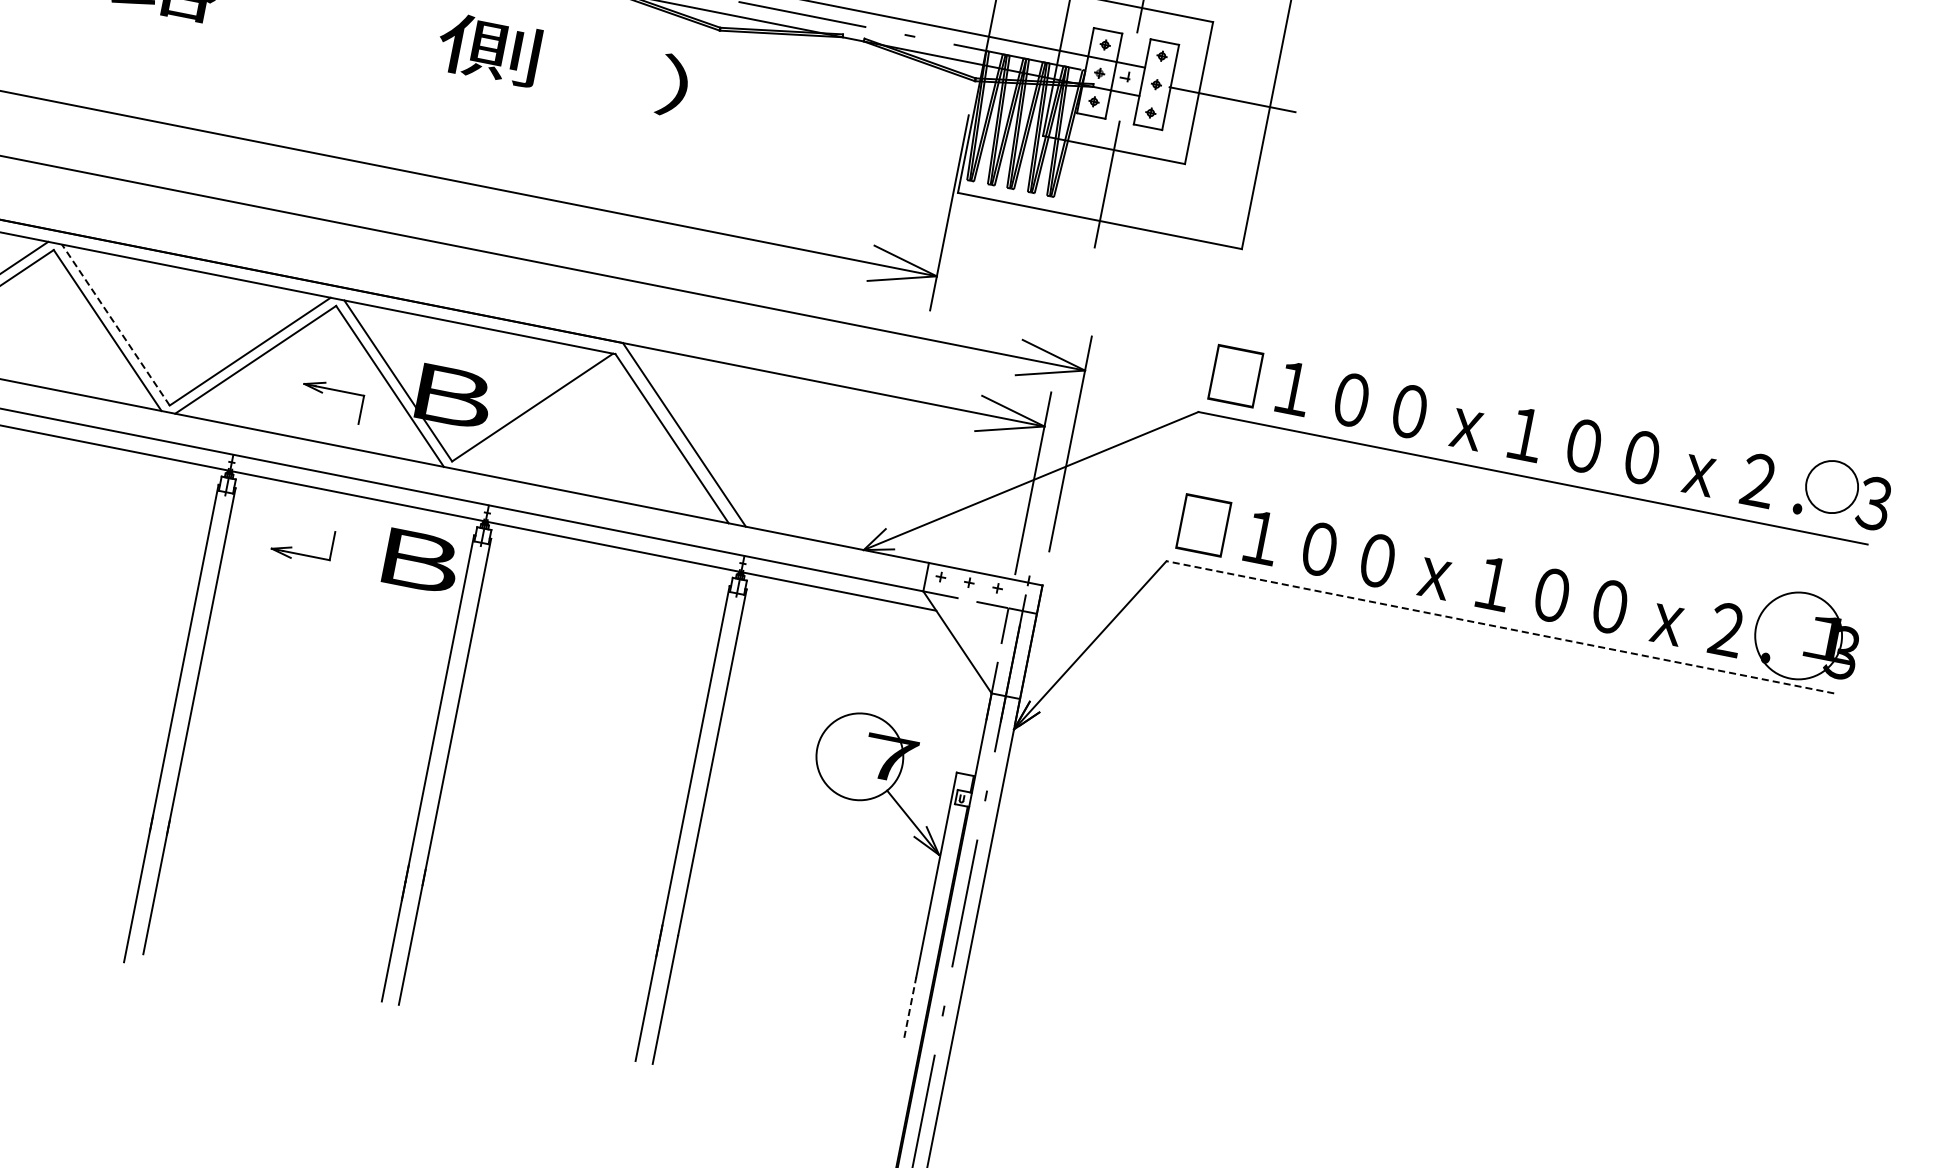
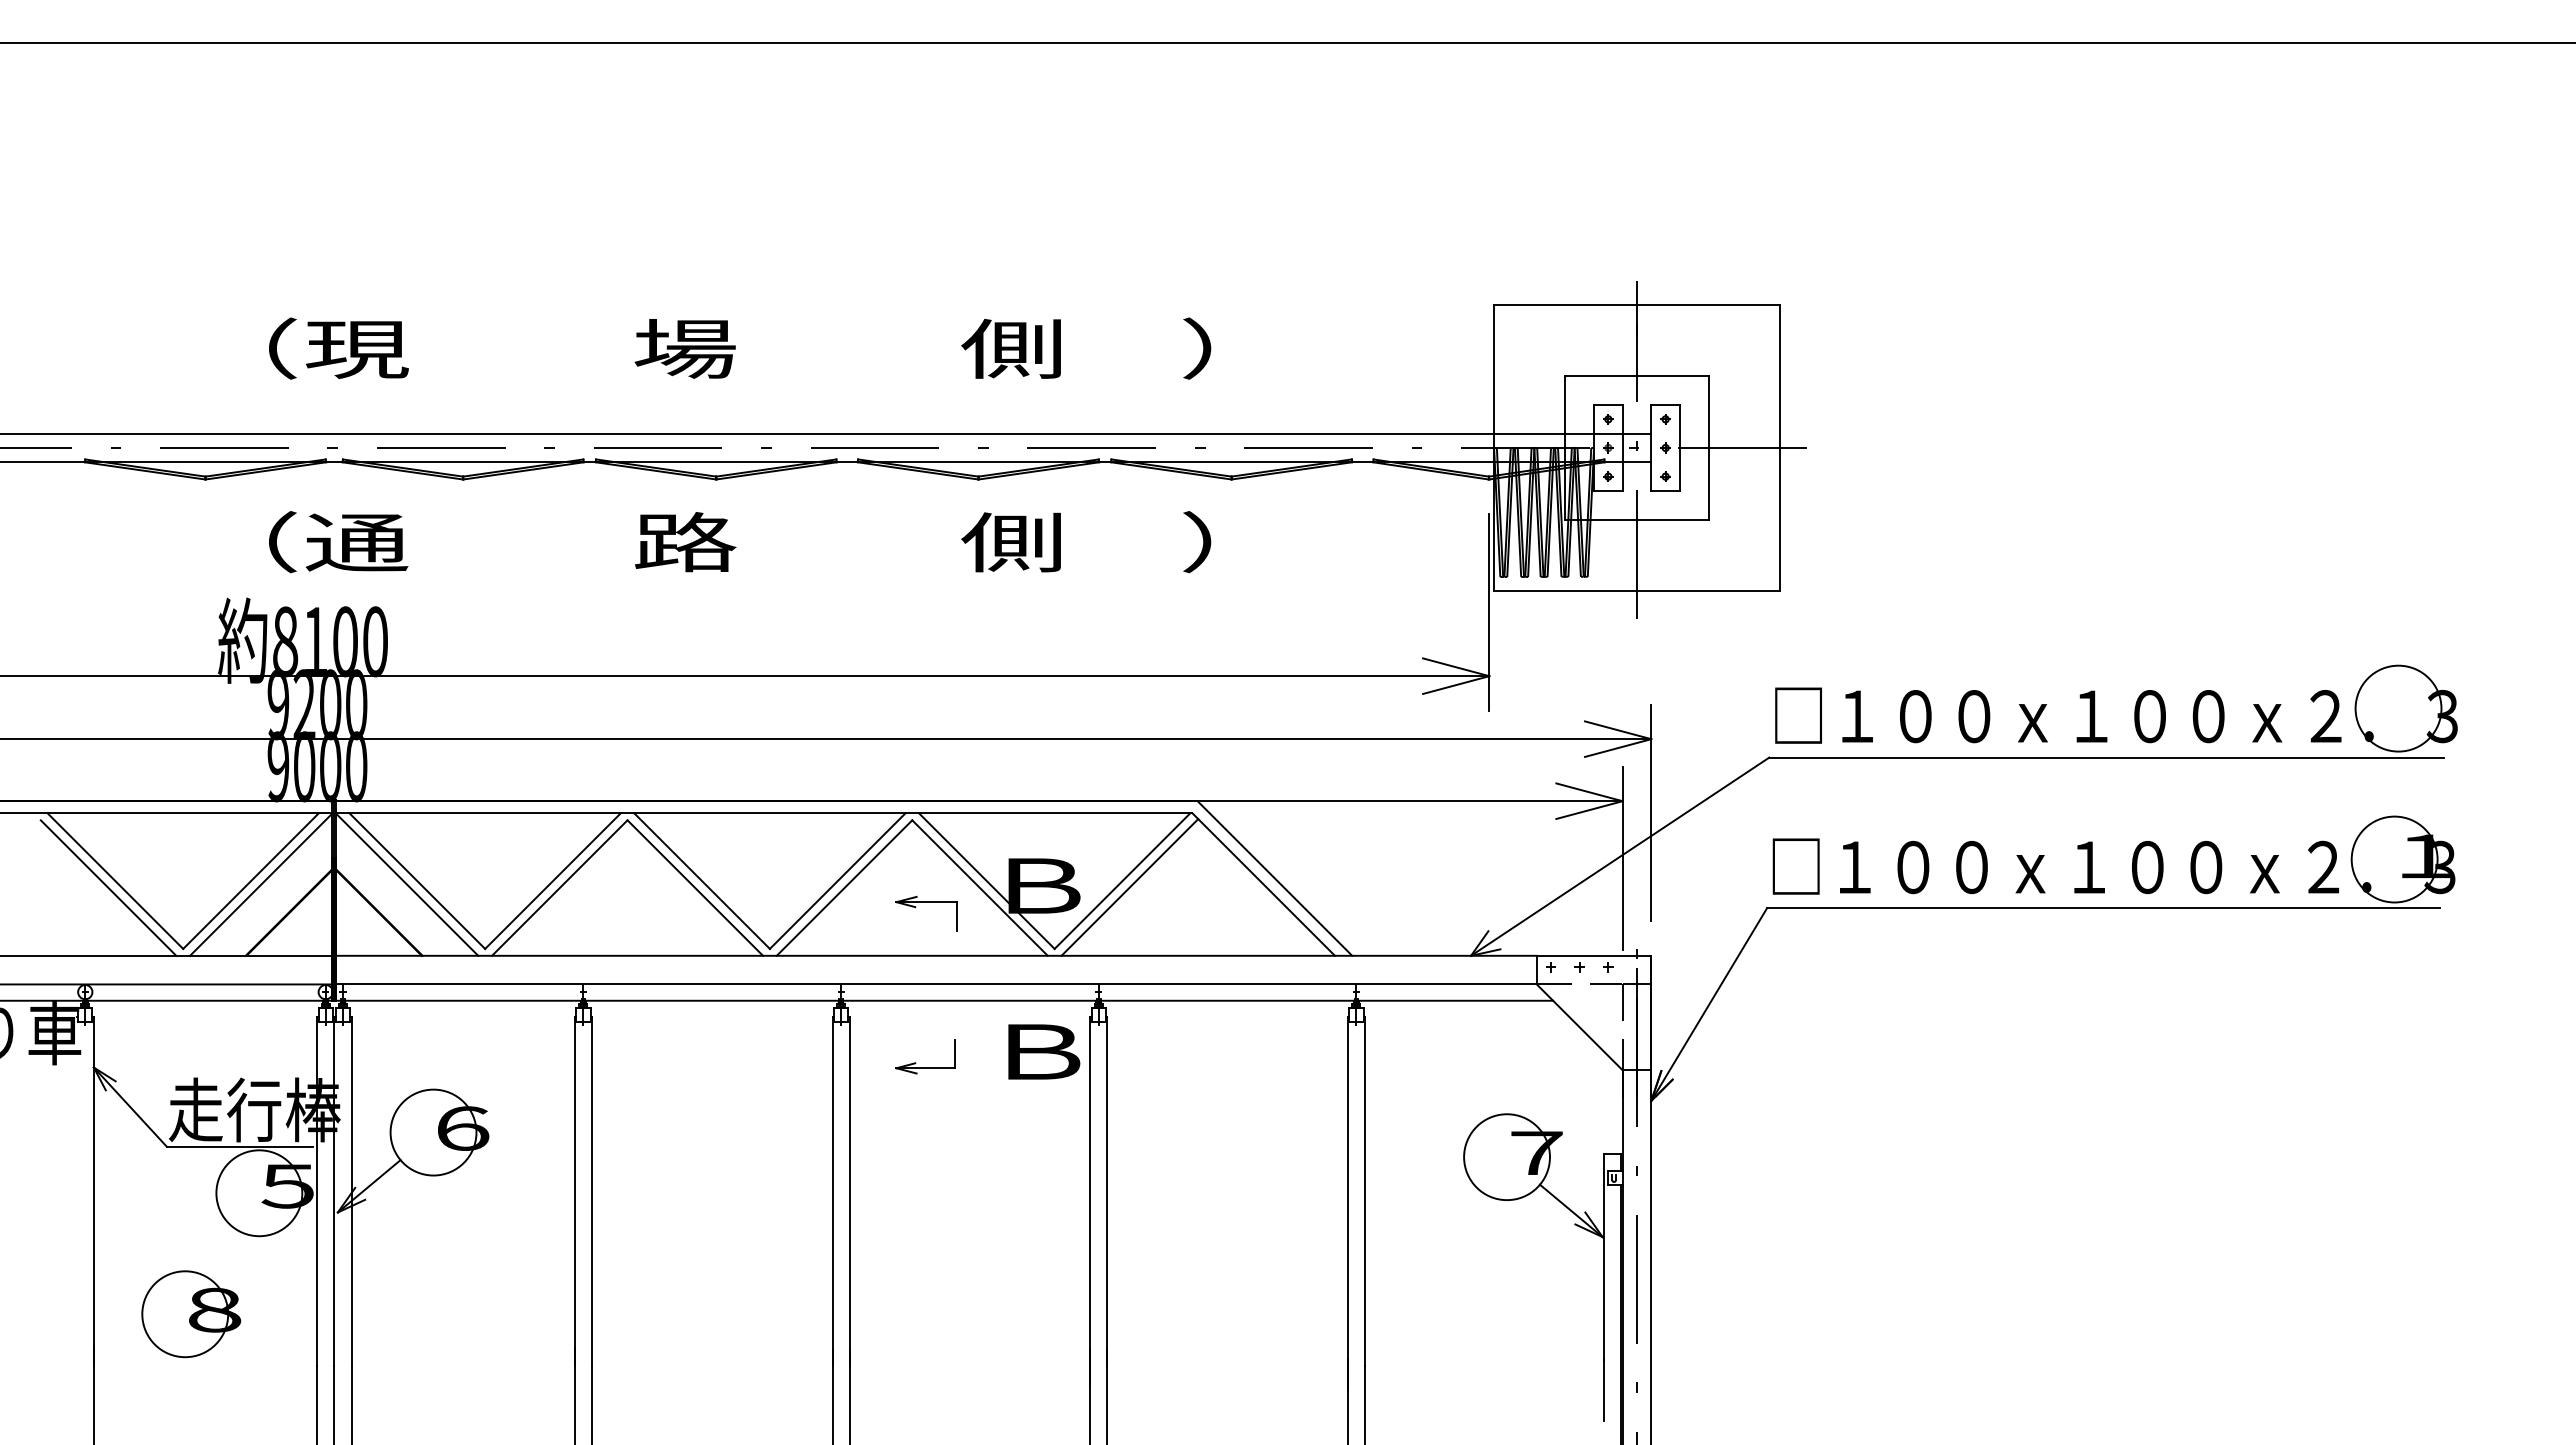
line: (116, 325) -> (702, 881), dashed -> solid
line: (538, 415) -> (1129, 887), added
circle: (1832, 486) -> (2398, 708), size x1.67
line: (1500, 627) -> (2103, 908), dashed -> solid
line: (910, 1007) -> (1604, 1390), dashed -> solid

